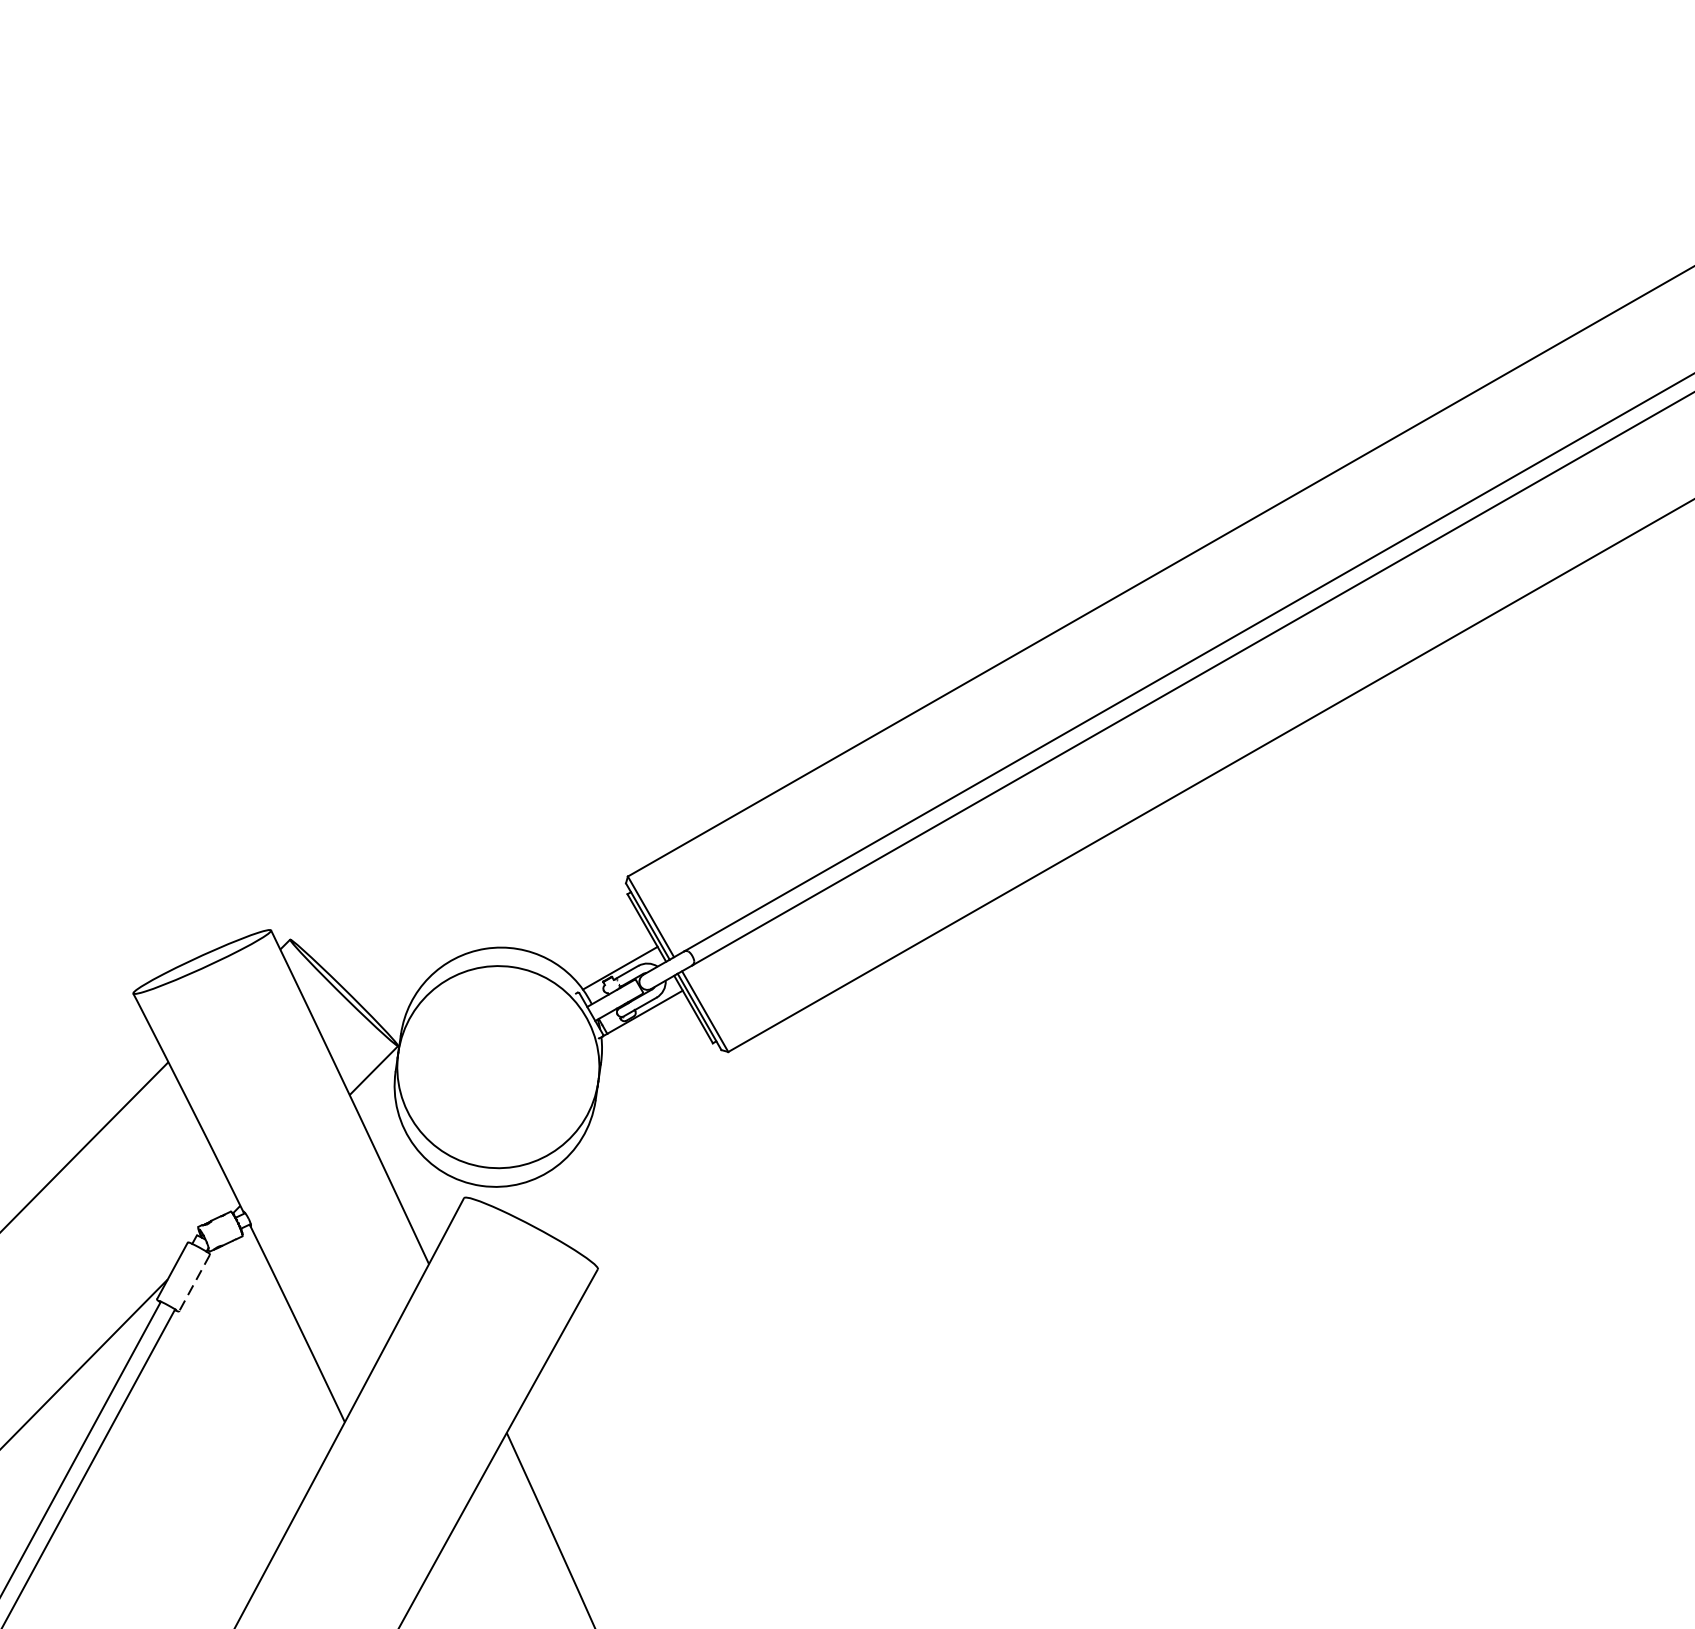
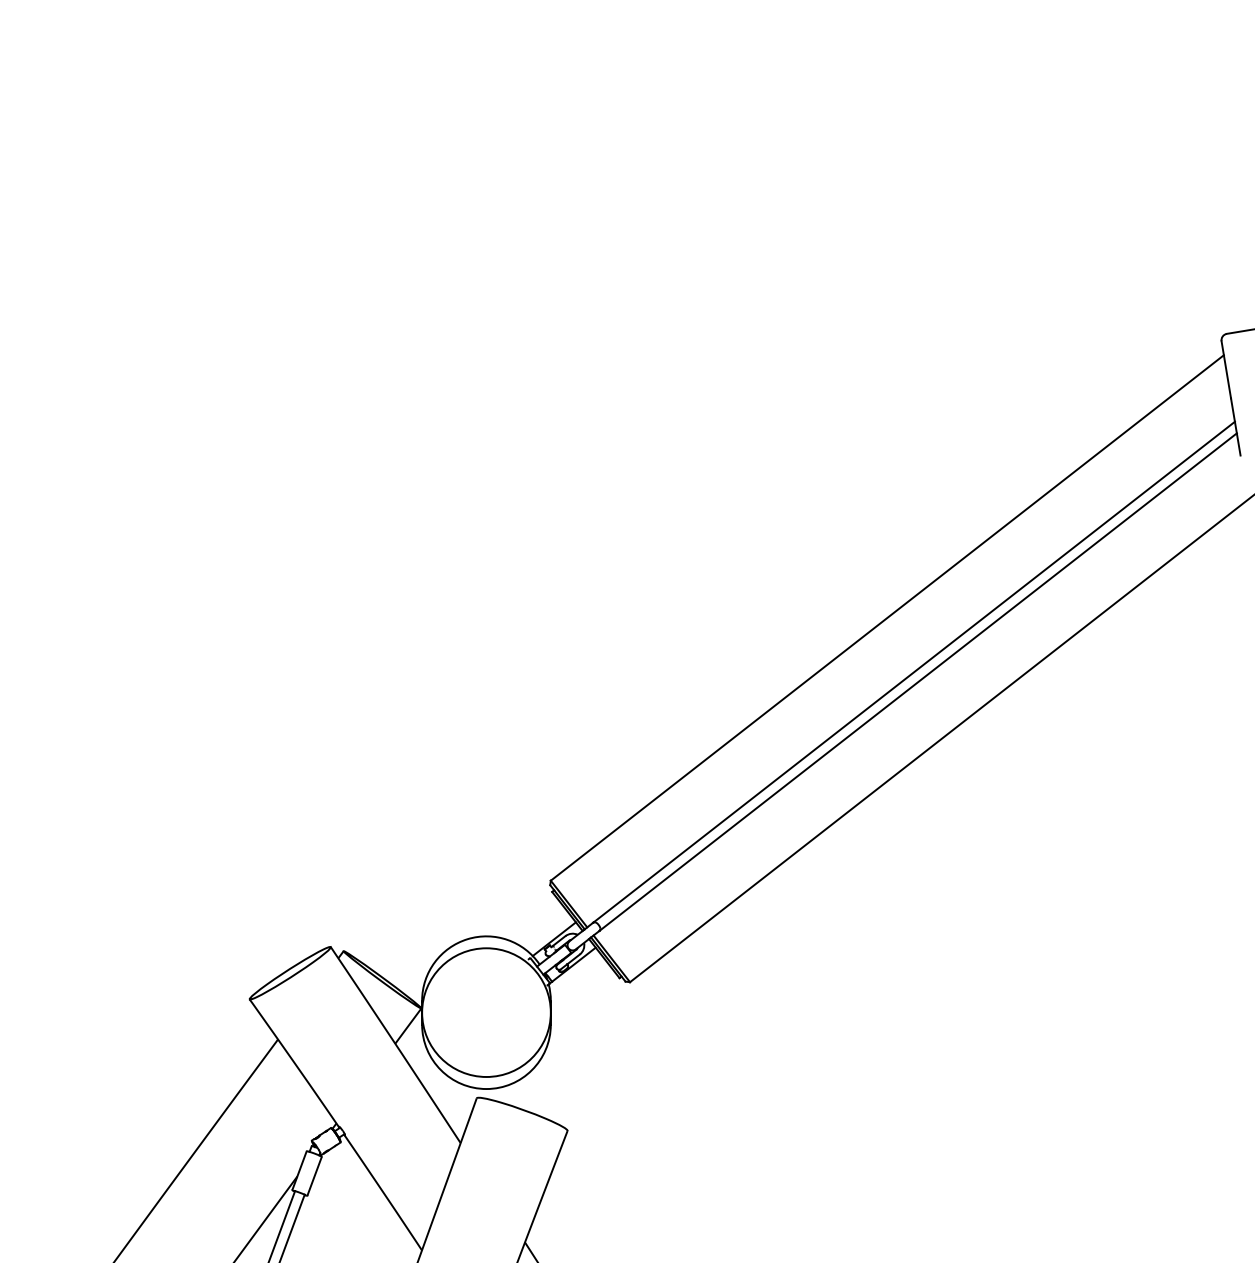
line: (194, 1283) -> (314, 1176), dashed -> solid

